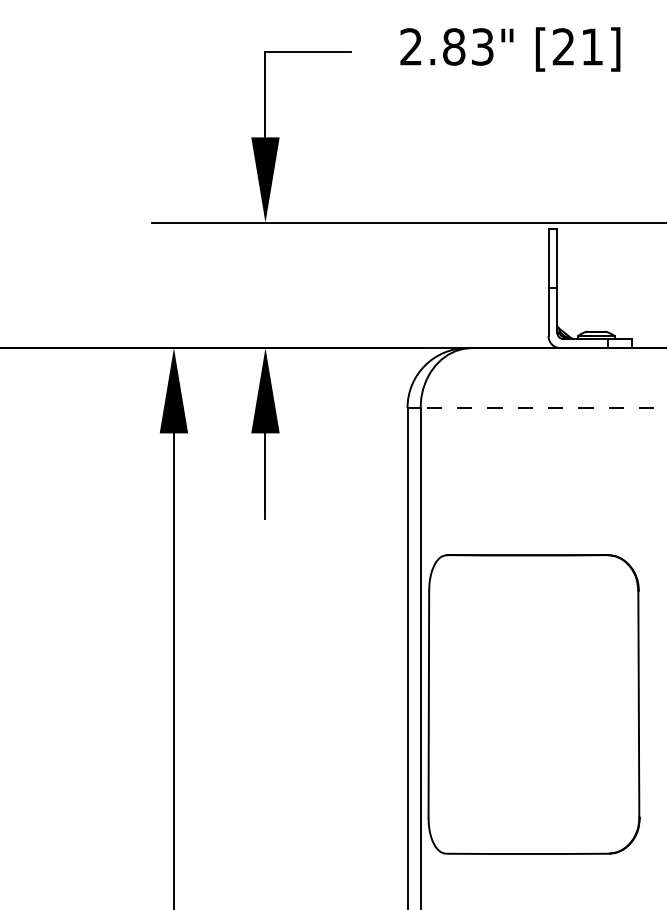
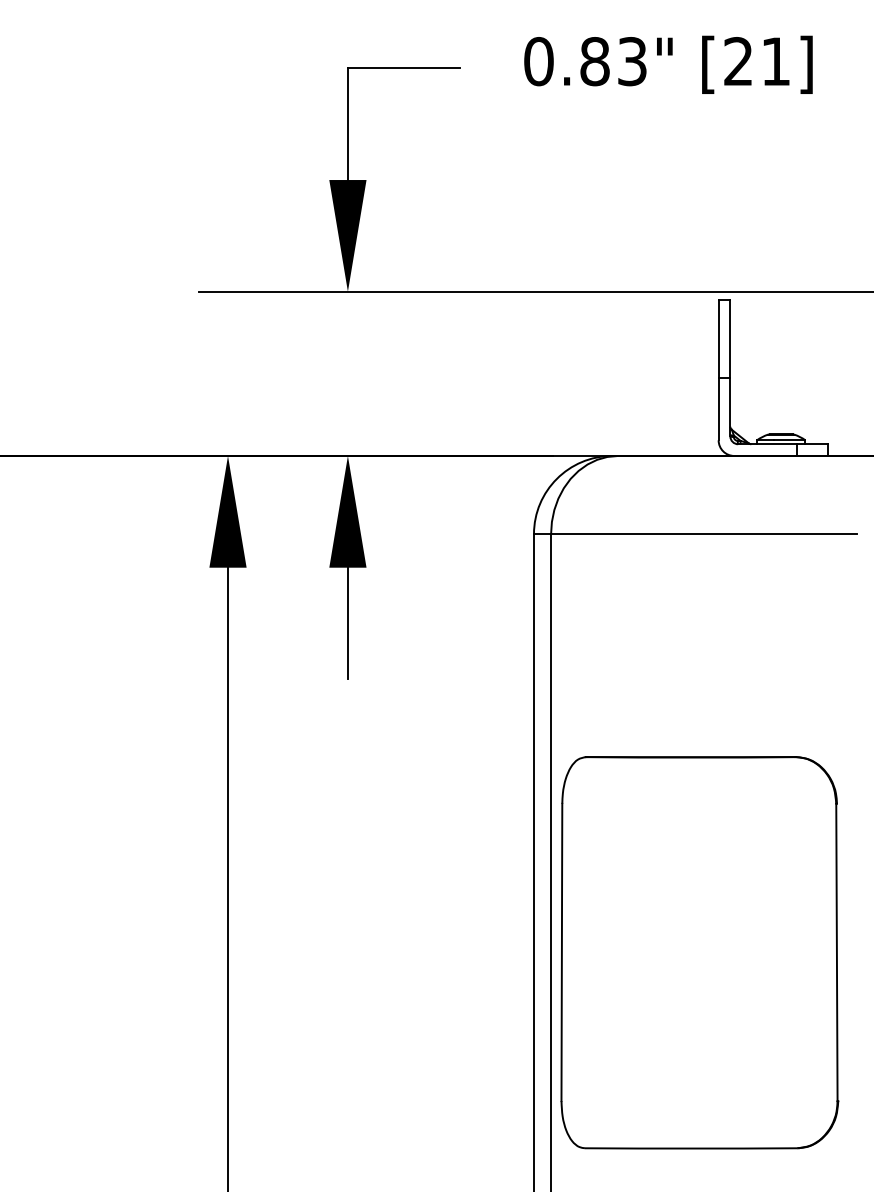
text: (410, 46) -> (538, 61), 2.83" -> 0.83"
line: (536, 408) -> (703, 534), dashed -> solid
part: (533, 704) -> (699, 952), moved

